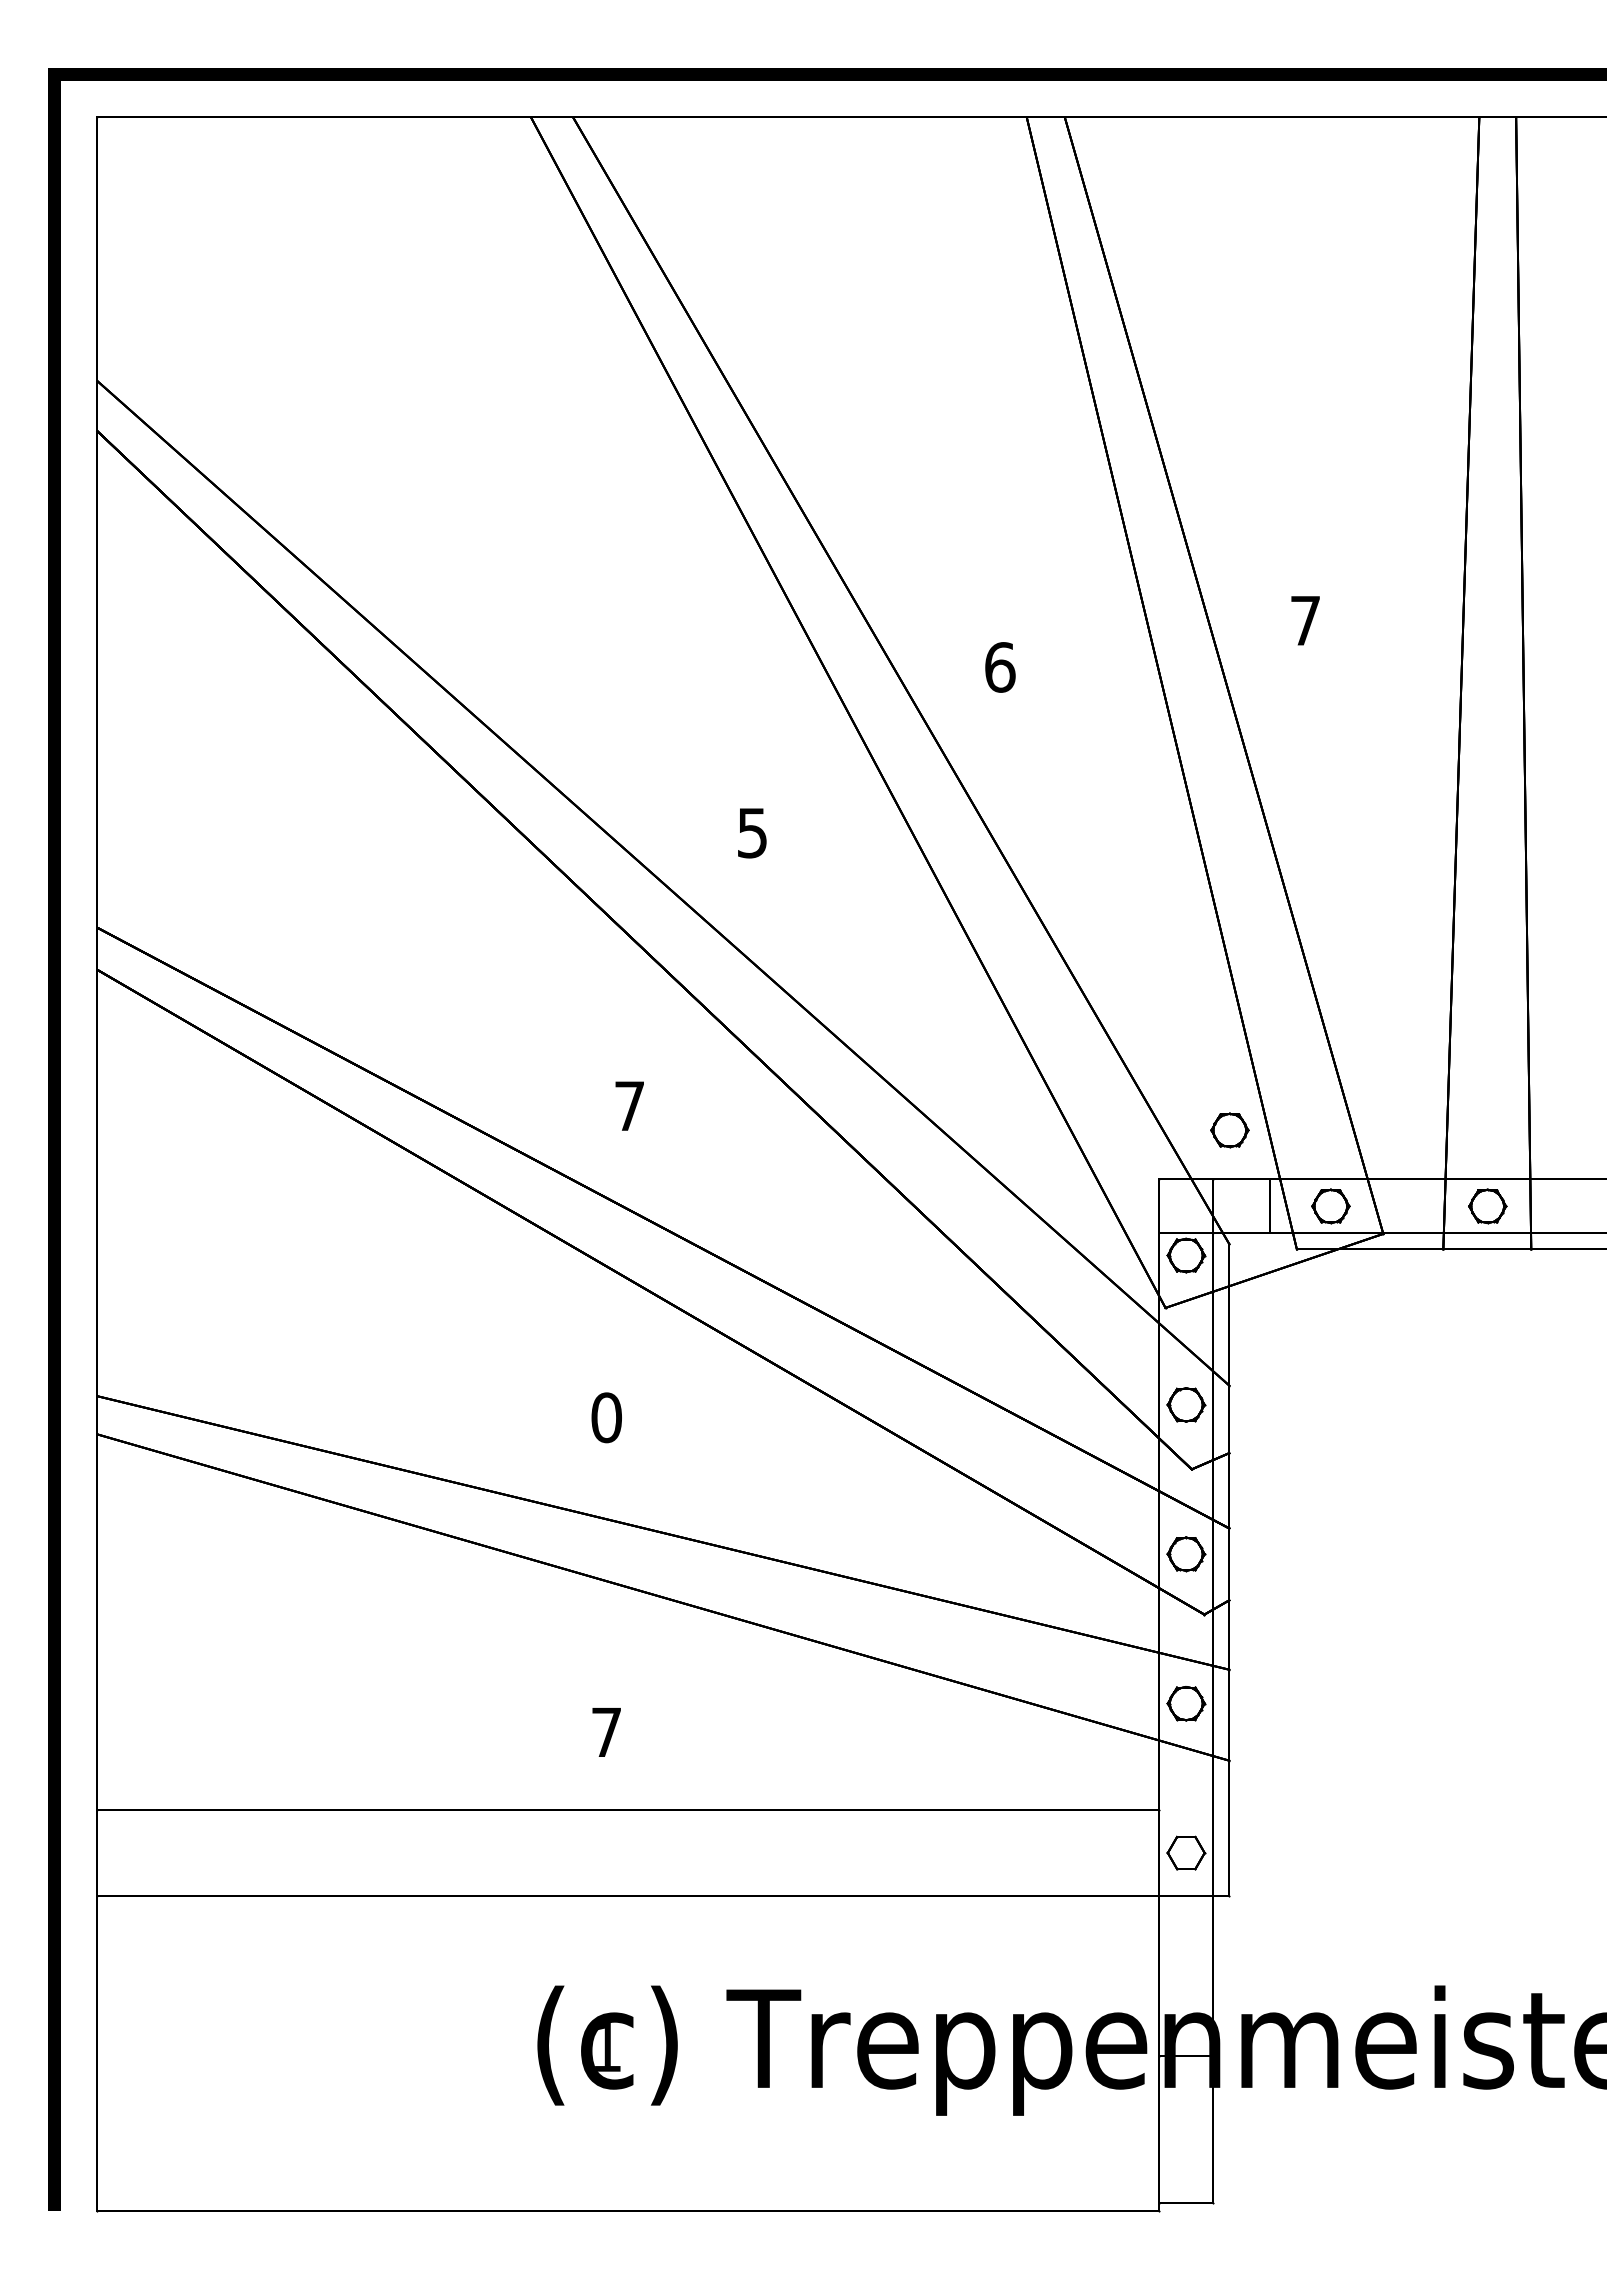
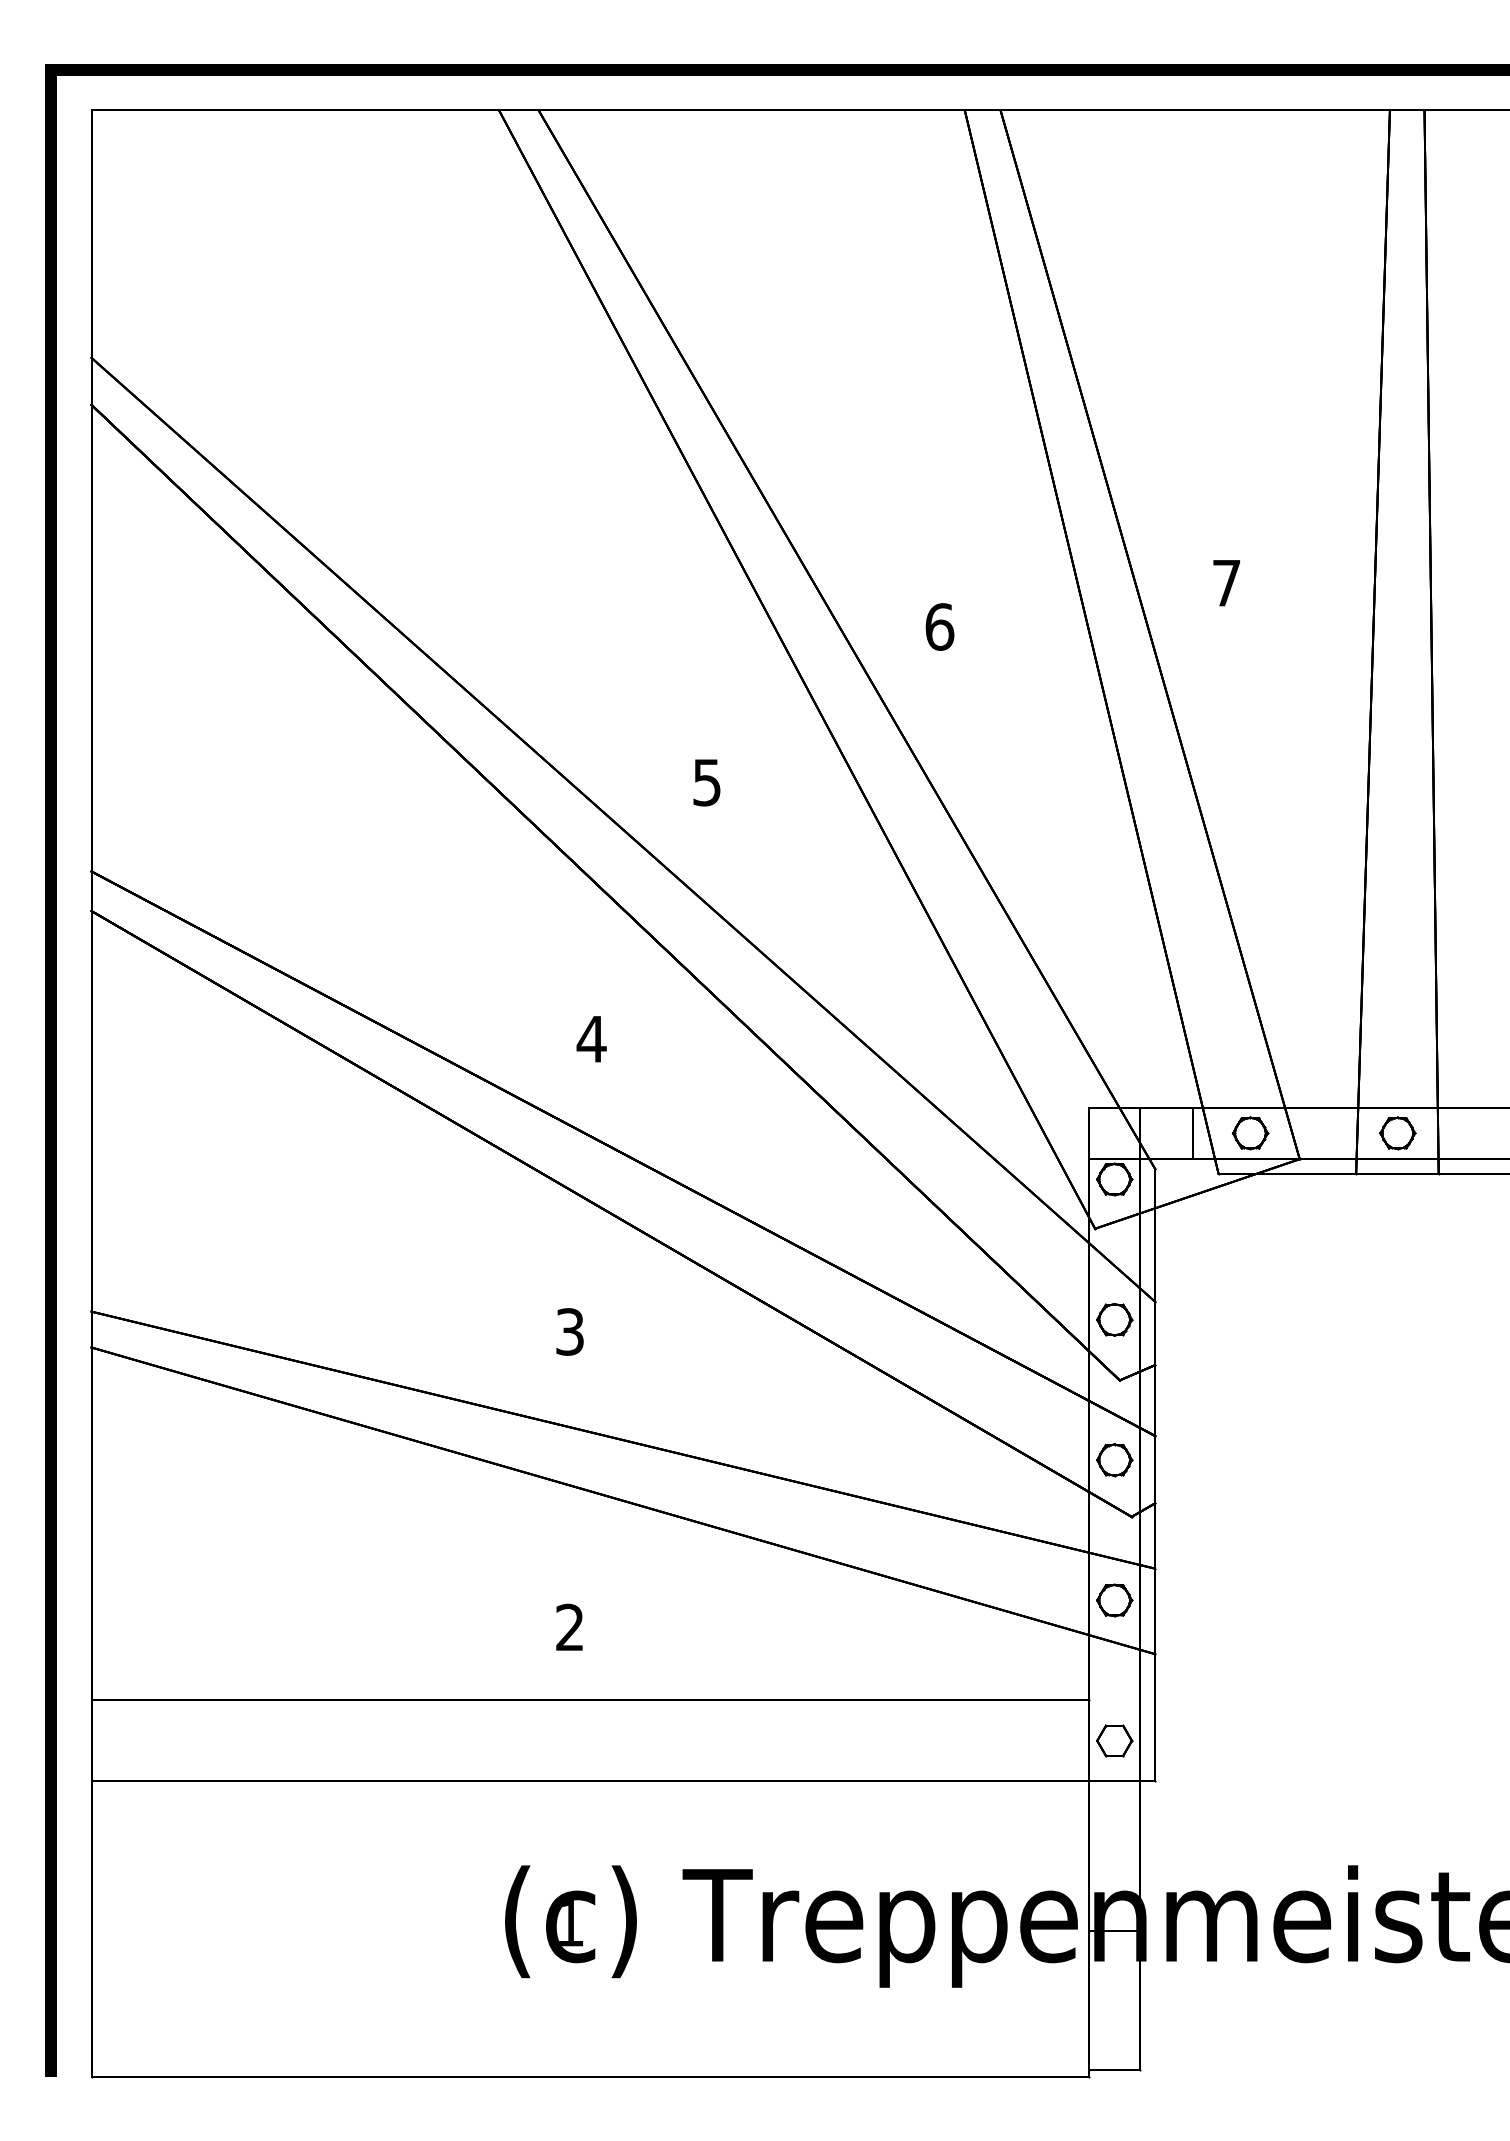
text: (629, 1105) -> (591, 1038), 7 -> 4
part: (1229, 1130) -> (1155, 1062), removed
text: (606, 1417) -> (569, 1331), 0 -> 3
text: (606, 1731) -> (569, 1626), 7 -> 2

